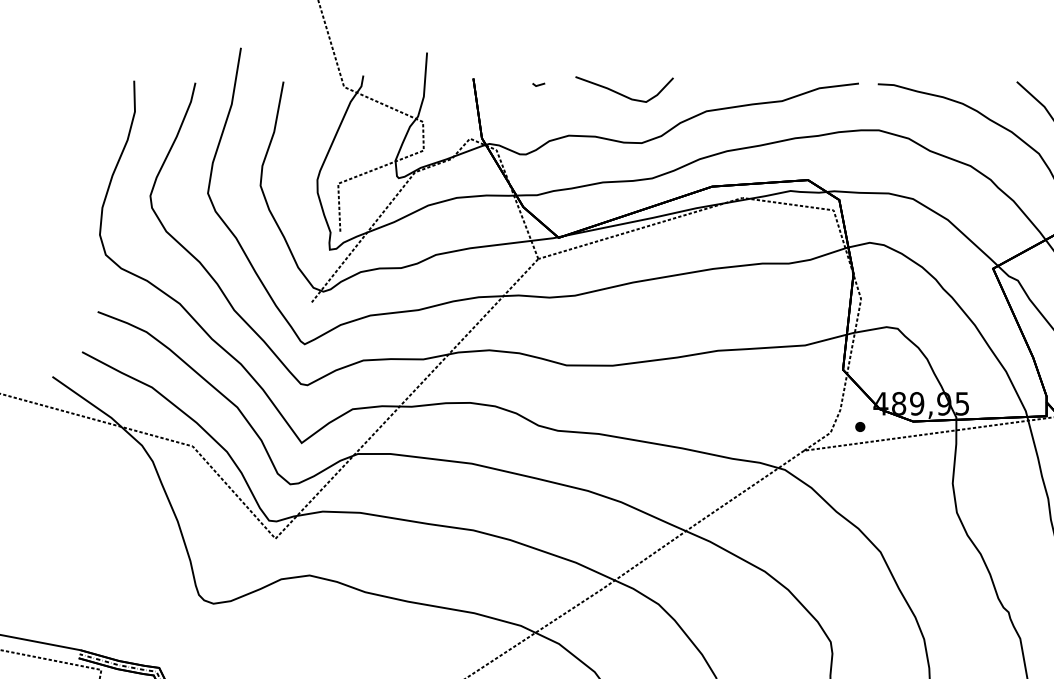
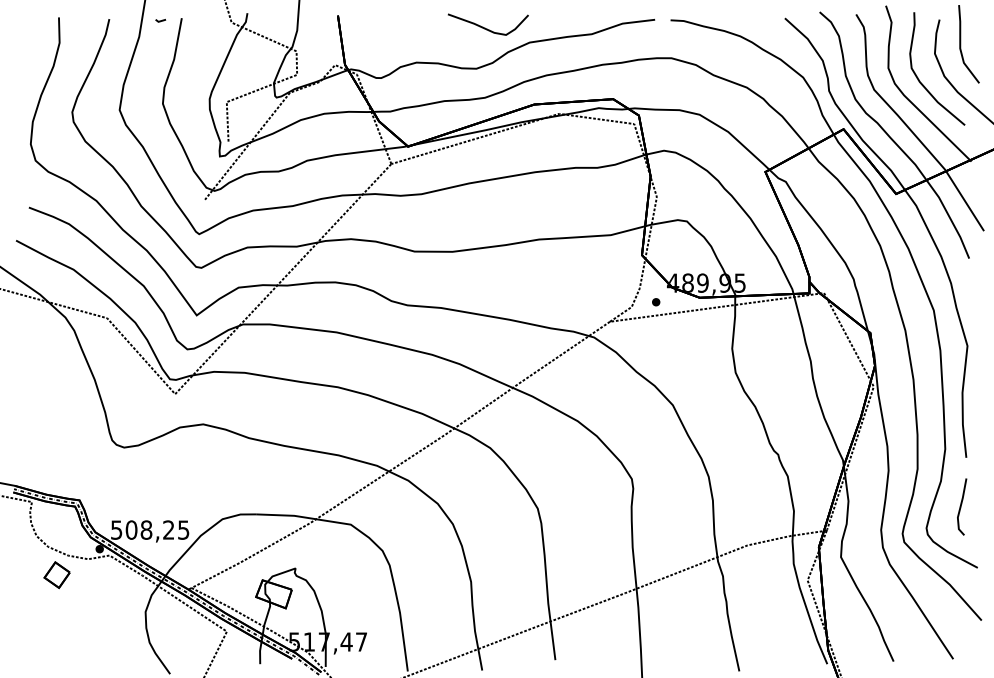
line: (538, 84) -> (160, 20), moved
curve: (621, 92) -> (485, 27), moved

